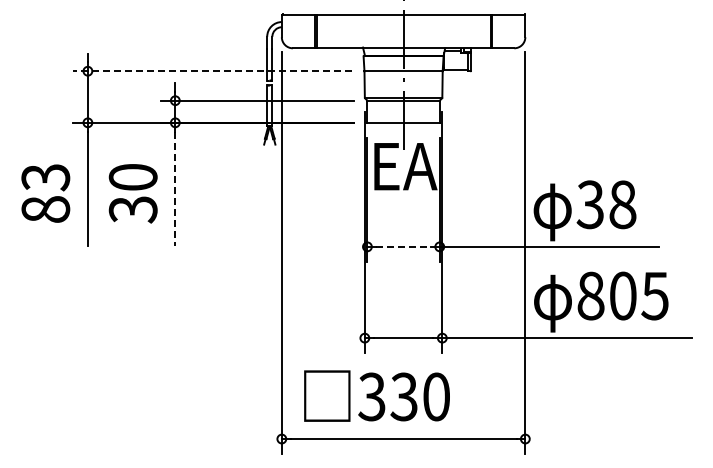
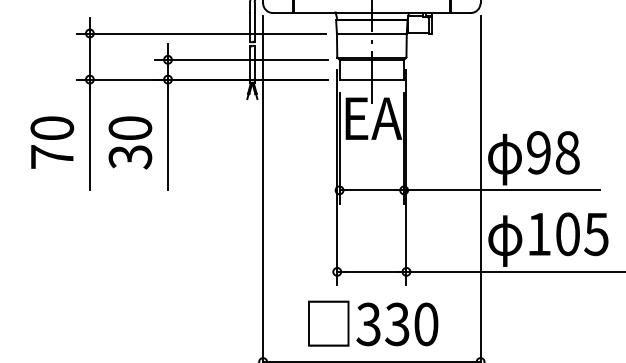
line: (212, 71) -> (201, 33), dashed -> solid
line: (175, 189) -> (168, 139), dashed -> solid
text: (45, 193) -> (52, 142), 83 -> 70
text: (589, 204) -> (537, 152), 38 -> 98
line: (404, 246) -> (372, 190), dashed -> solid
text: (590, 295) -> (538, 233), 805 -> 105
text: (376, 395) -> (372, 323), moved

